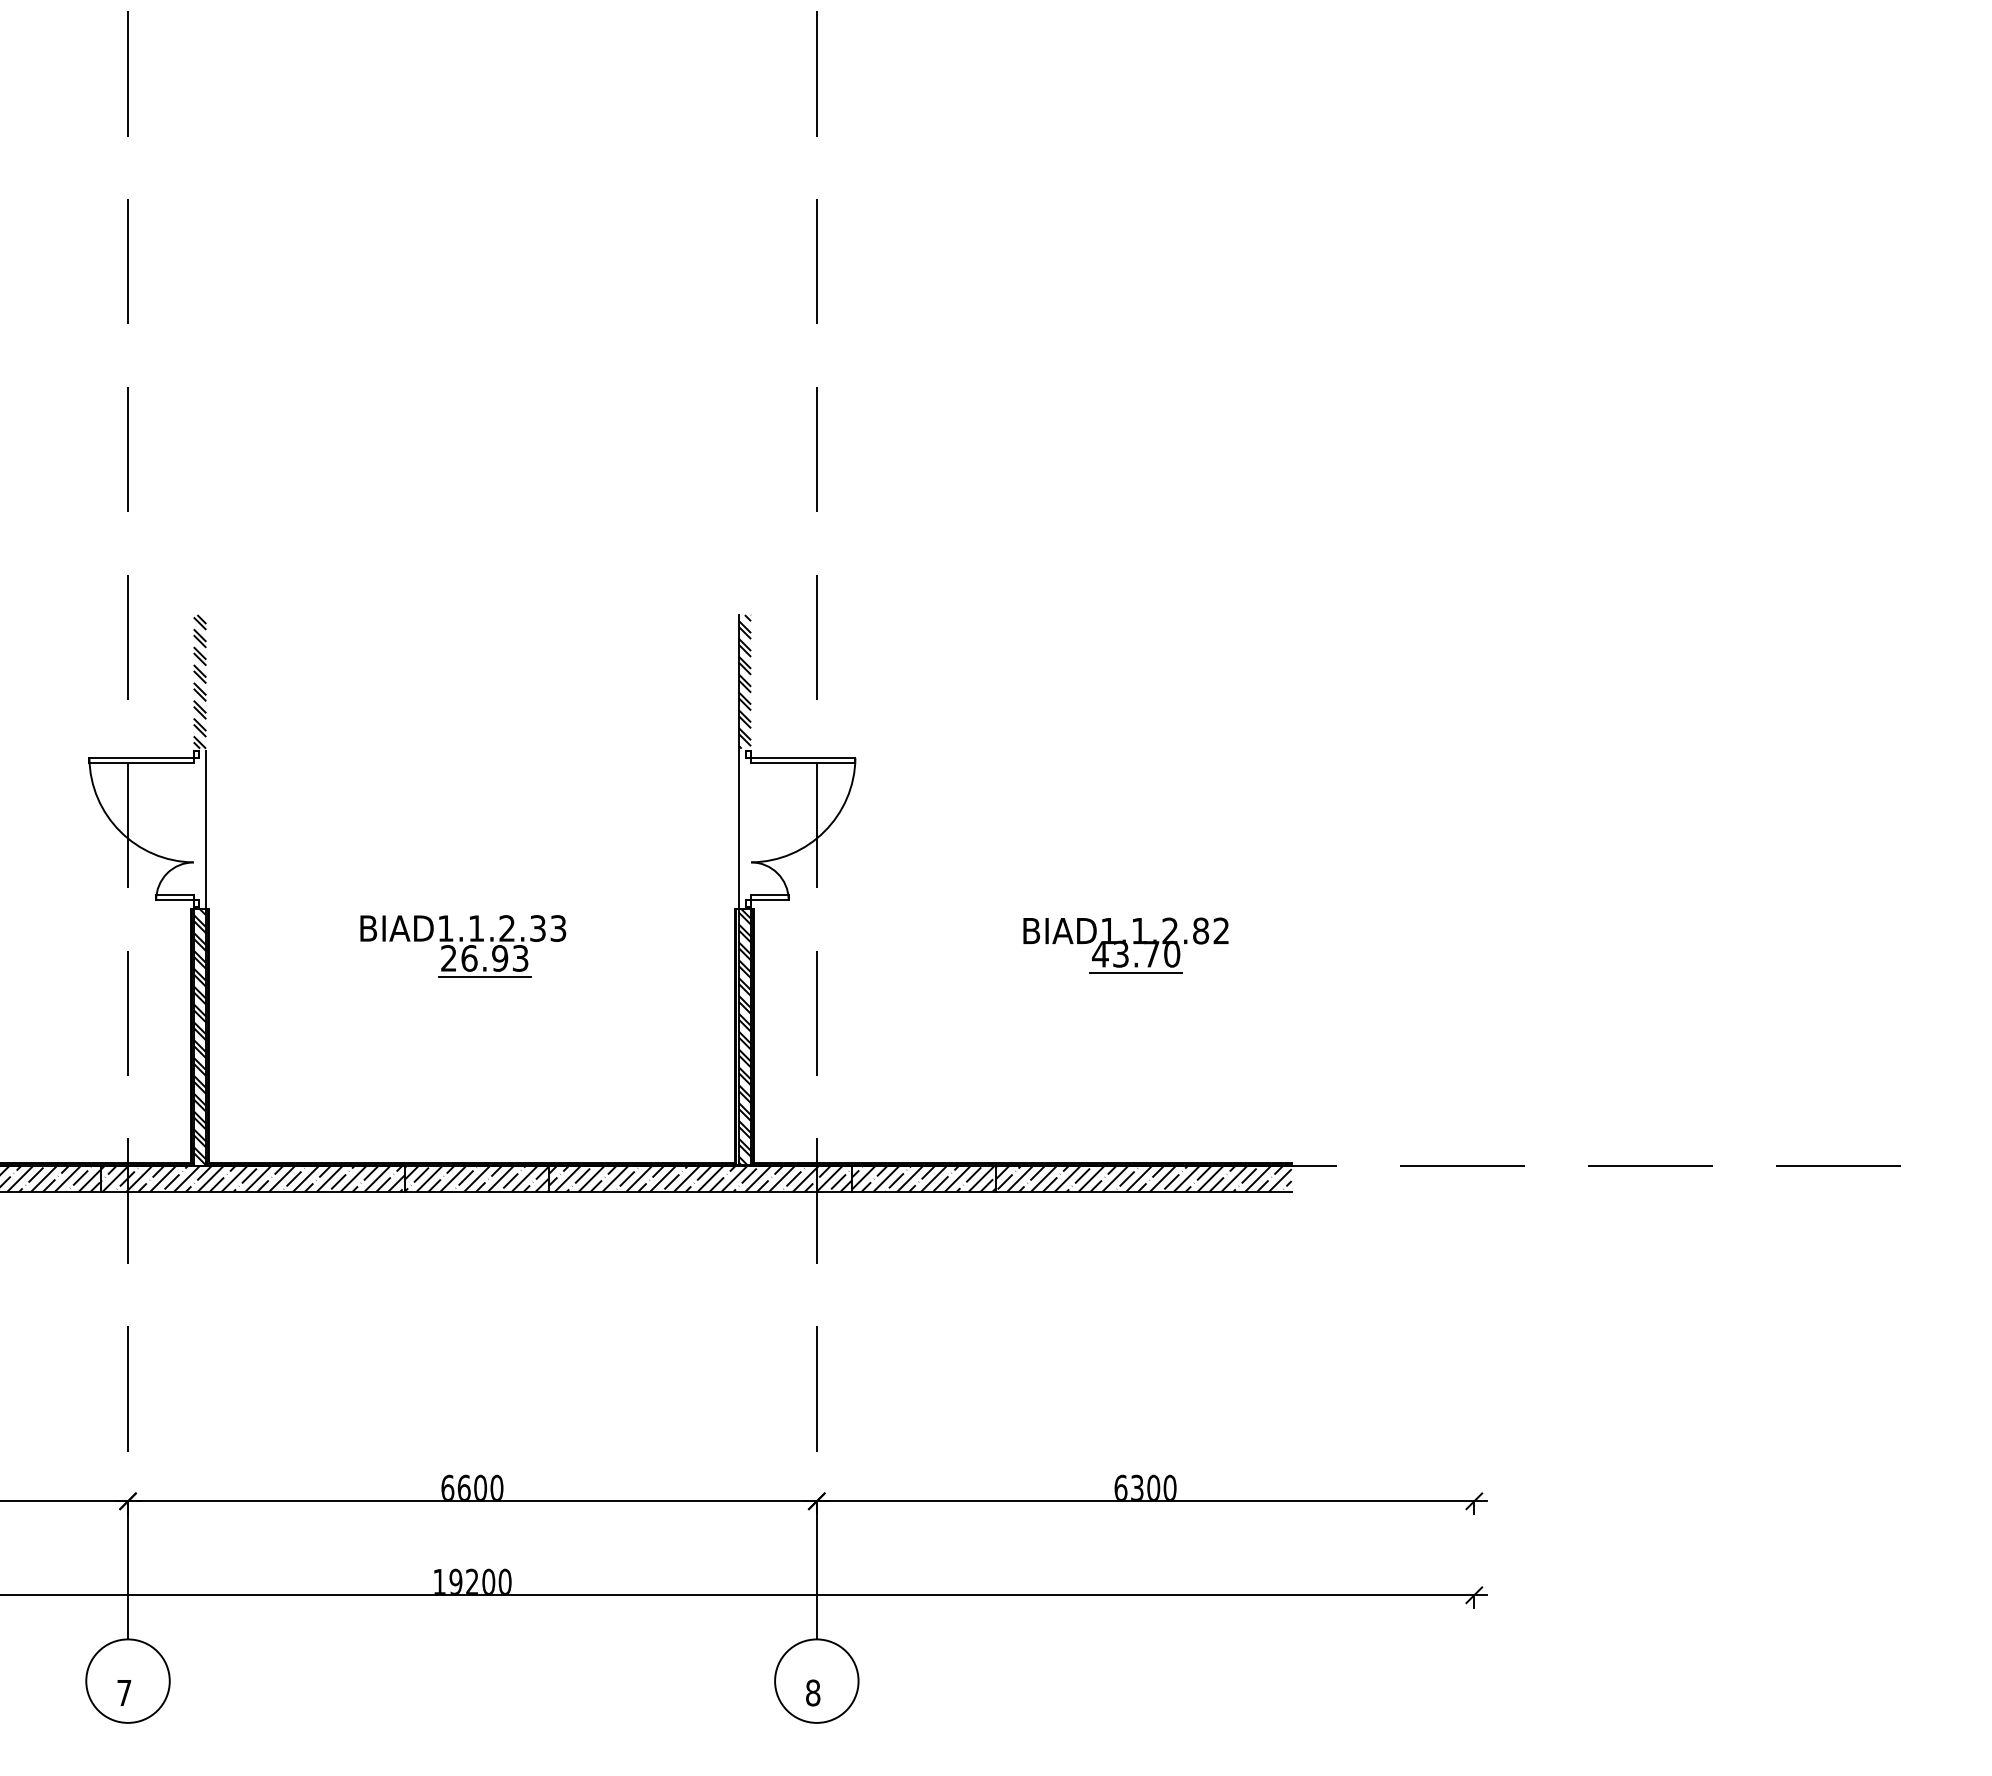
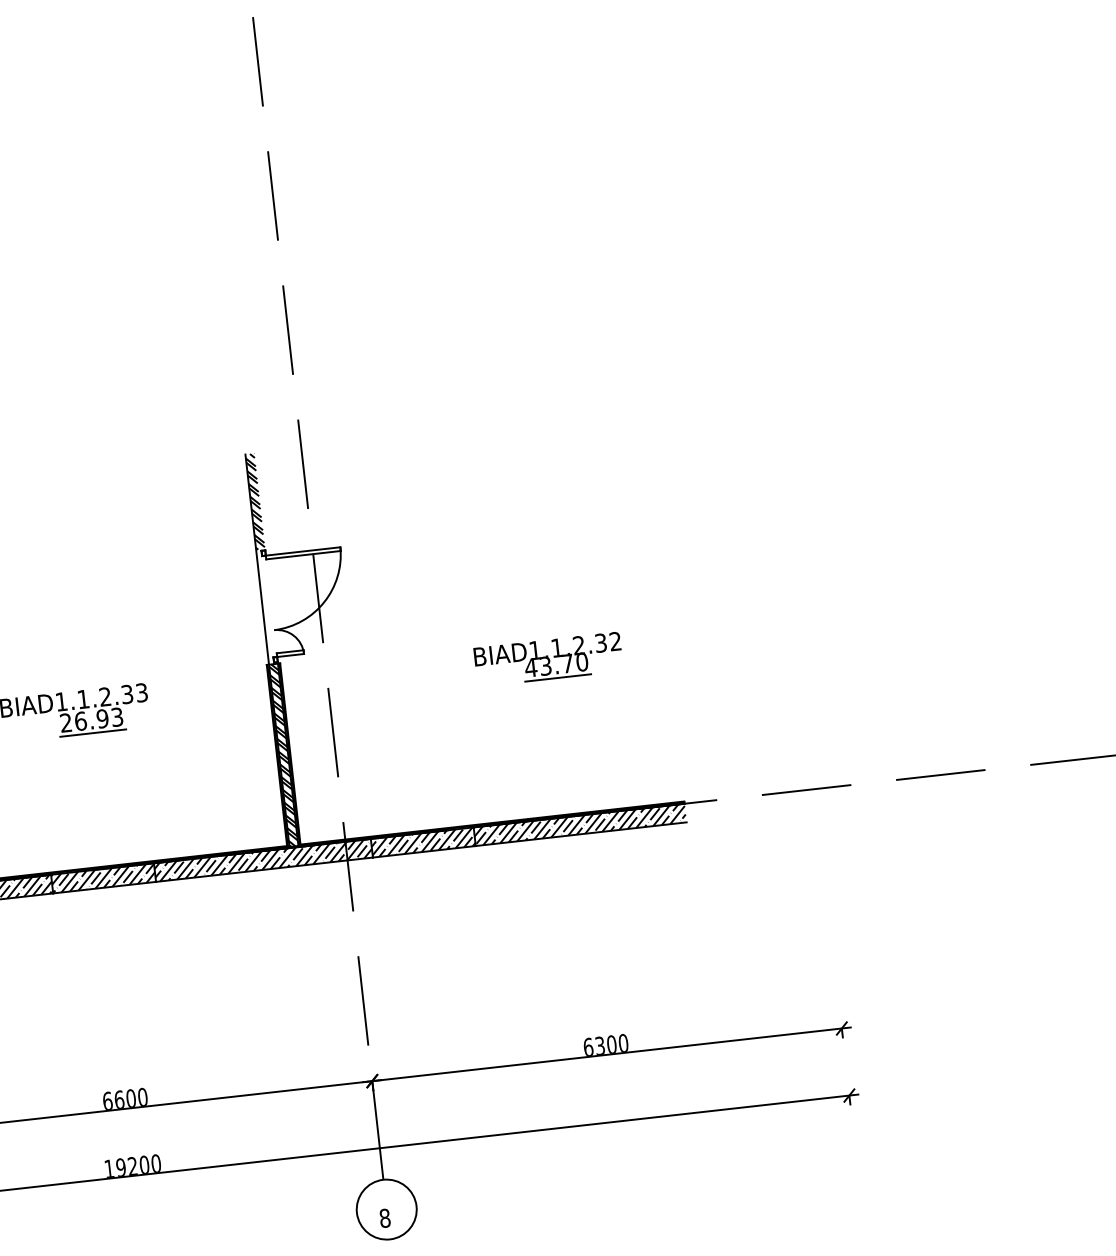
text: (1201, 930) -> (601, 642), BIAD1.1.2.82 -> BIAD1.1.2.32

